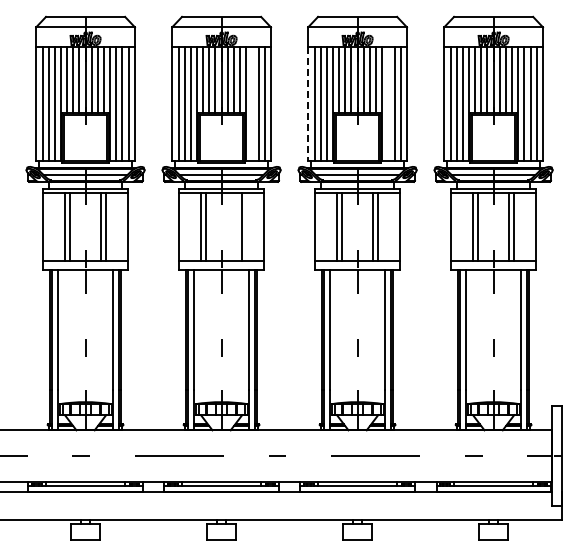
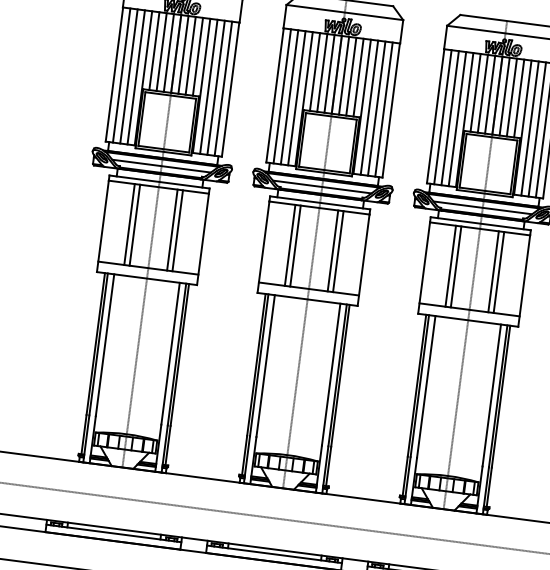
line: (252, 103) -> (369, 107), added
line: (308, 103) -> (435, 115), dashed -> solid
line: (388, 103) -> (530, 128), added
line: (237, 226) -> (333, 250), added

